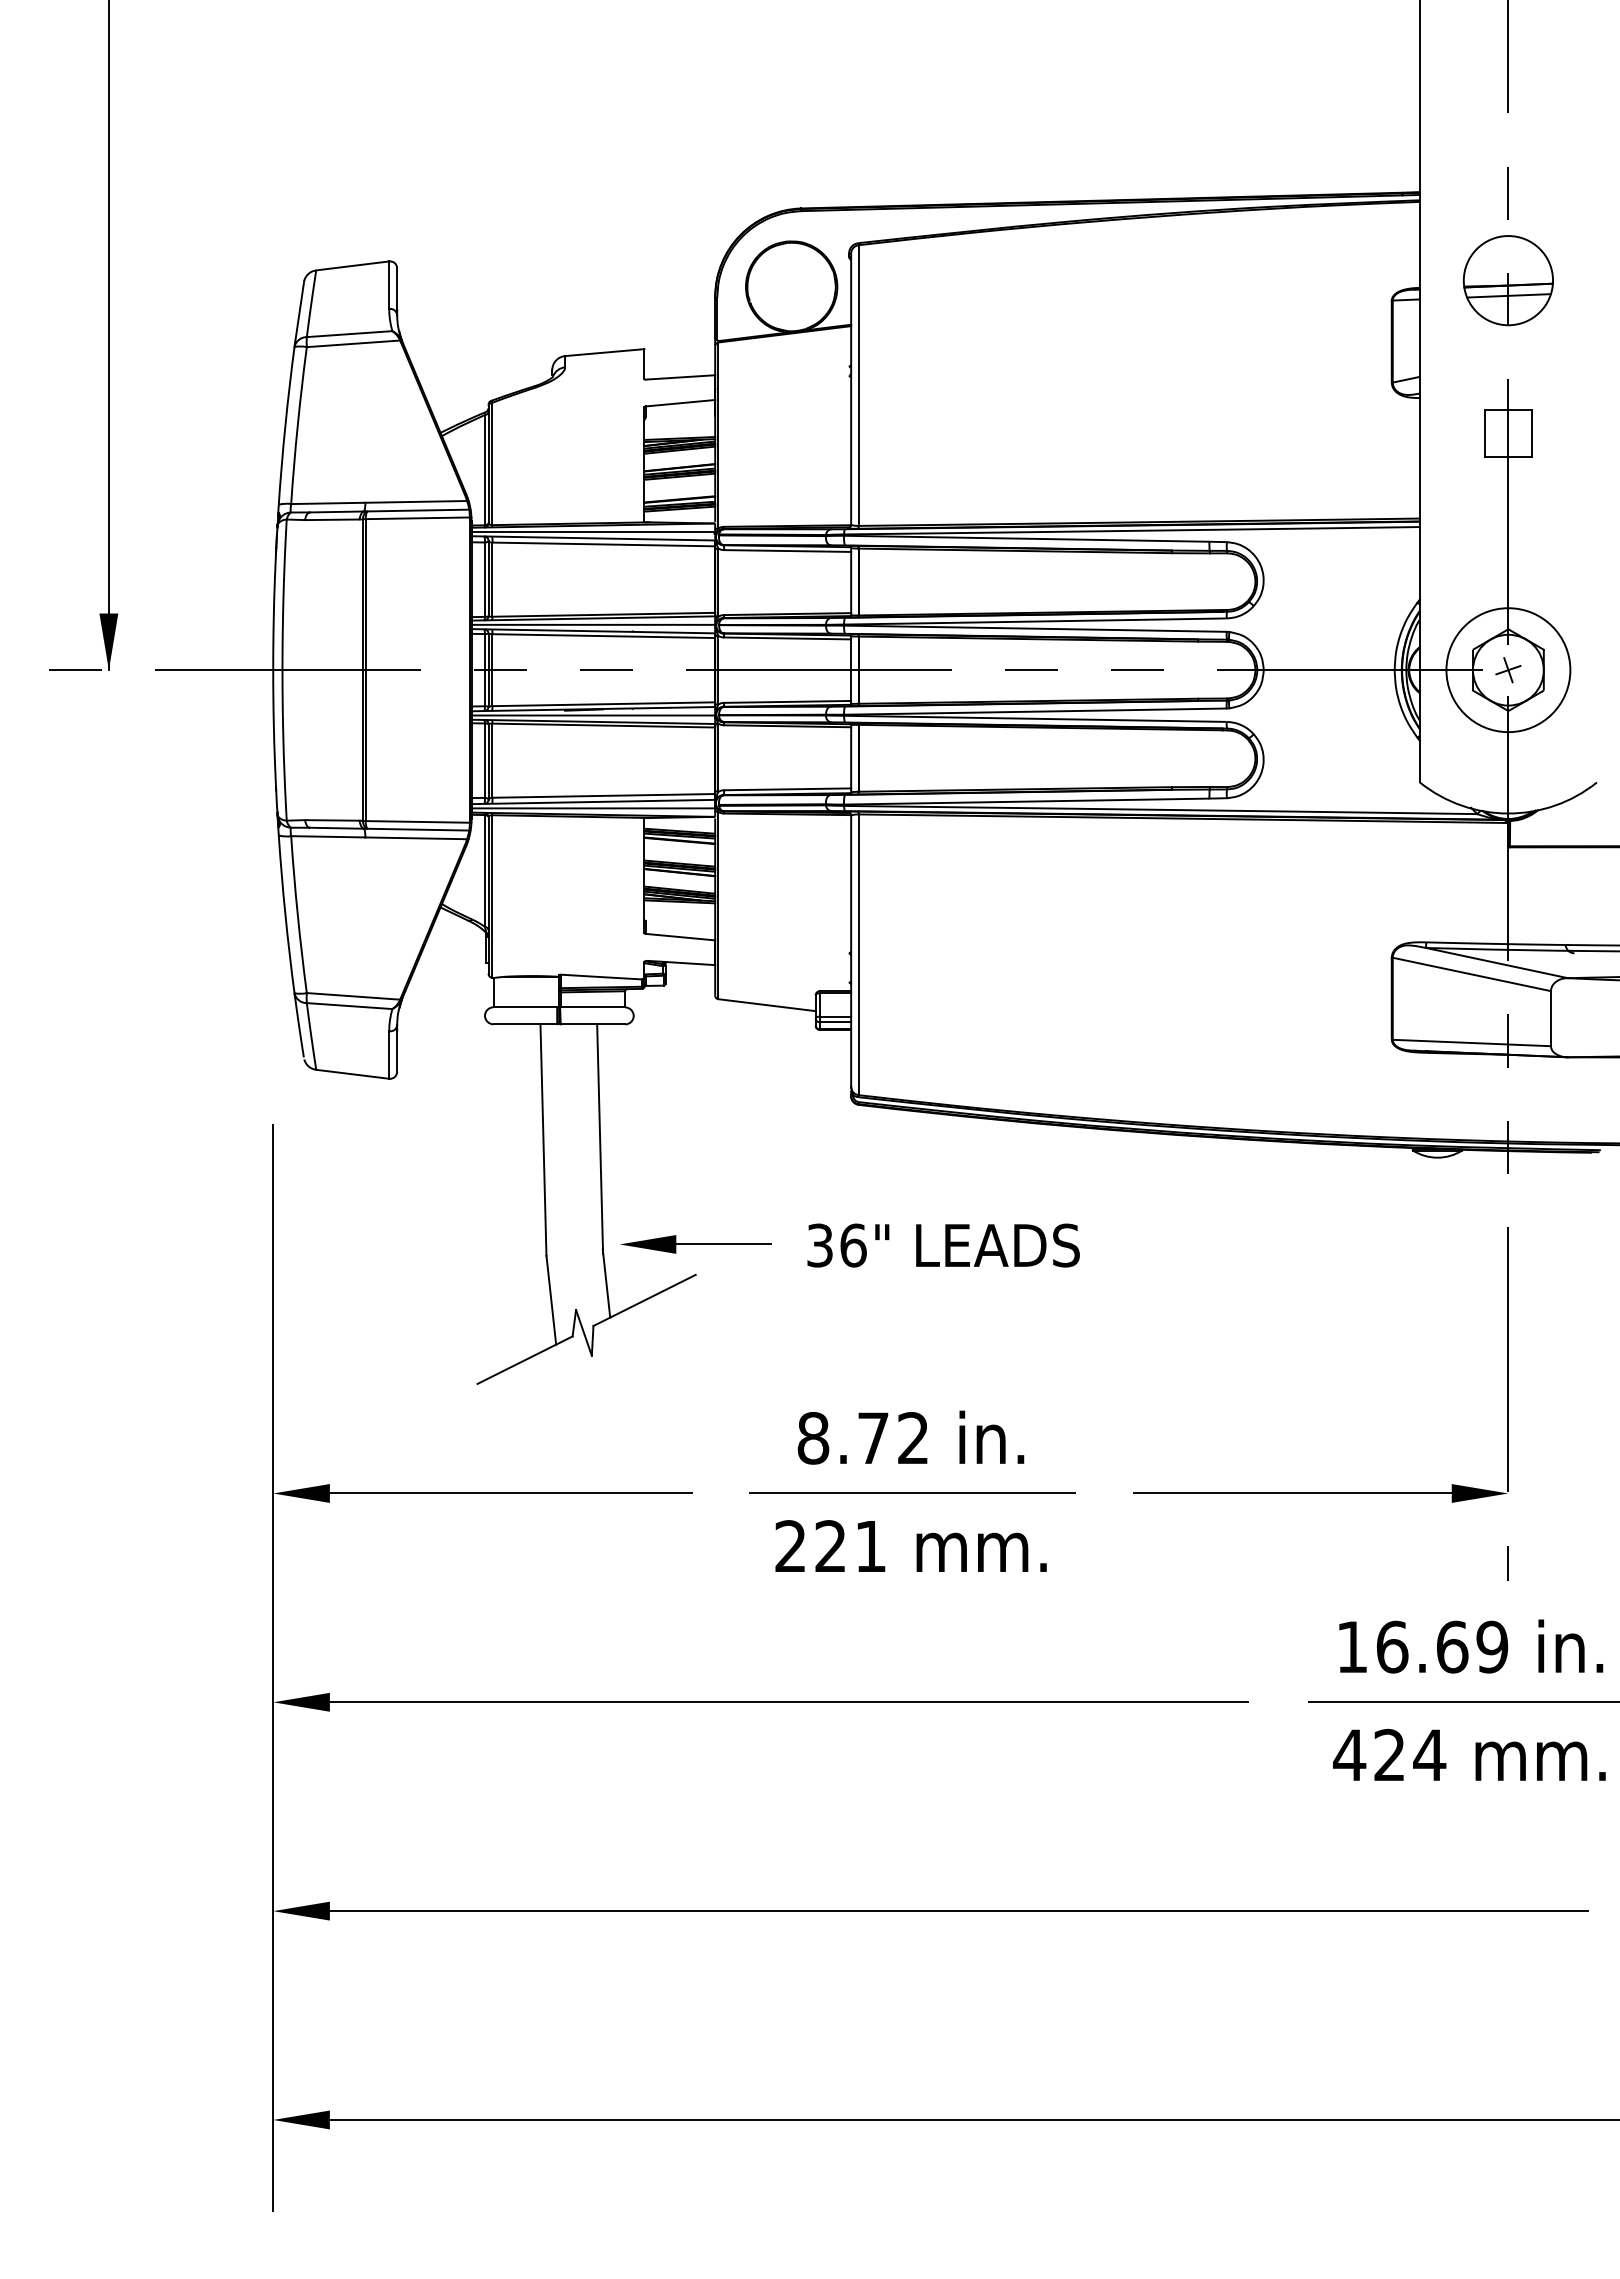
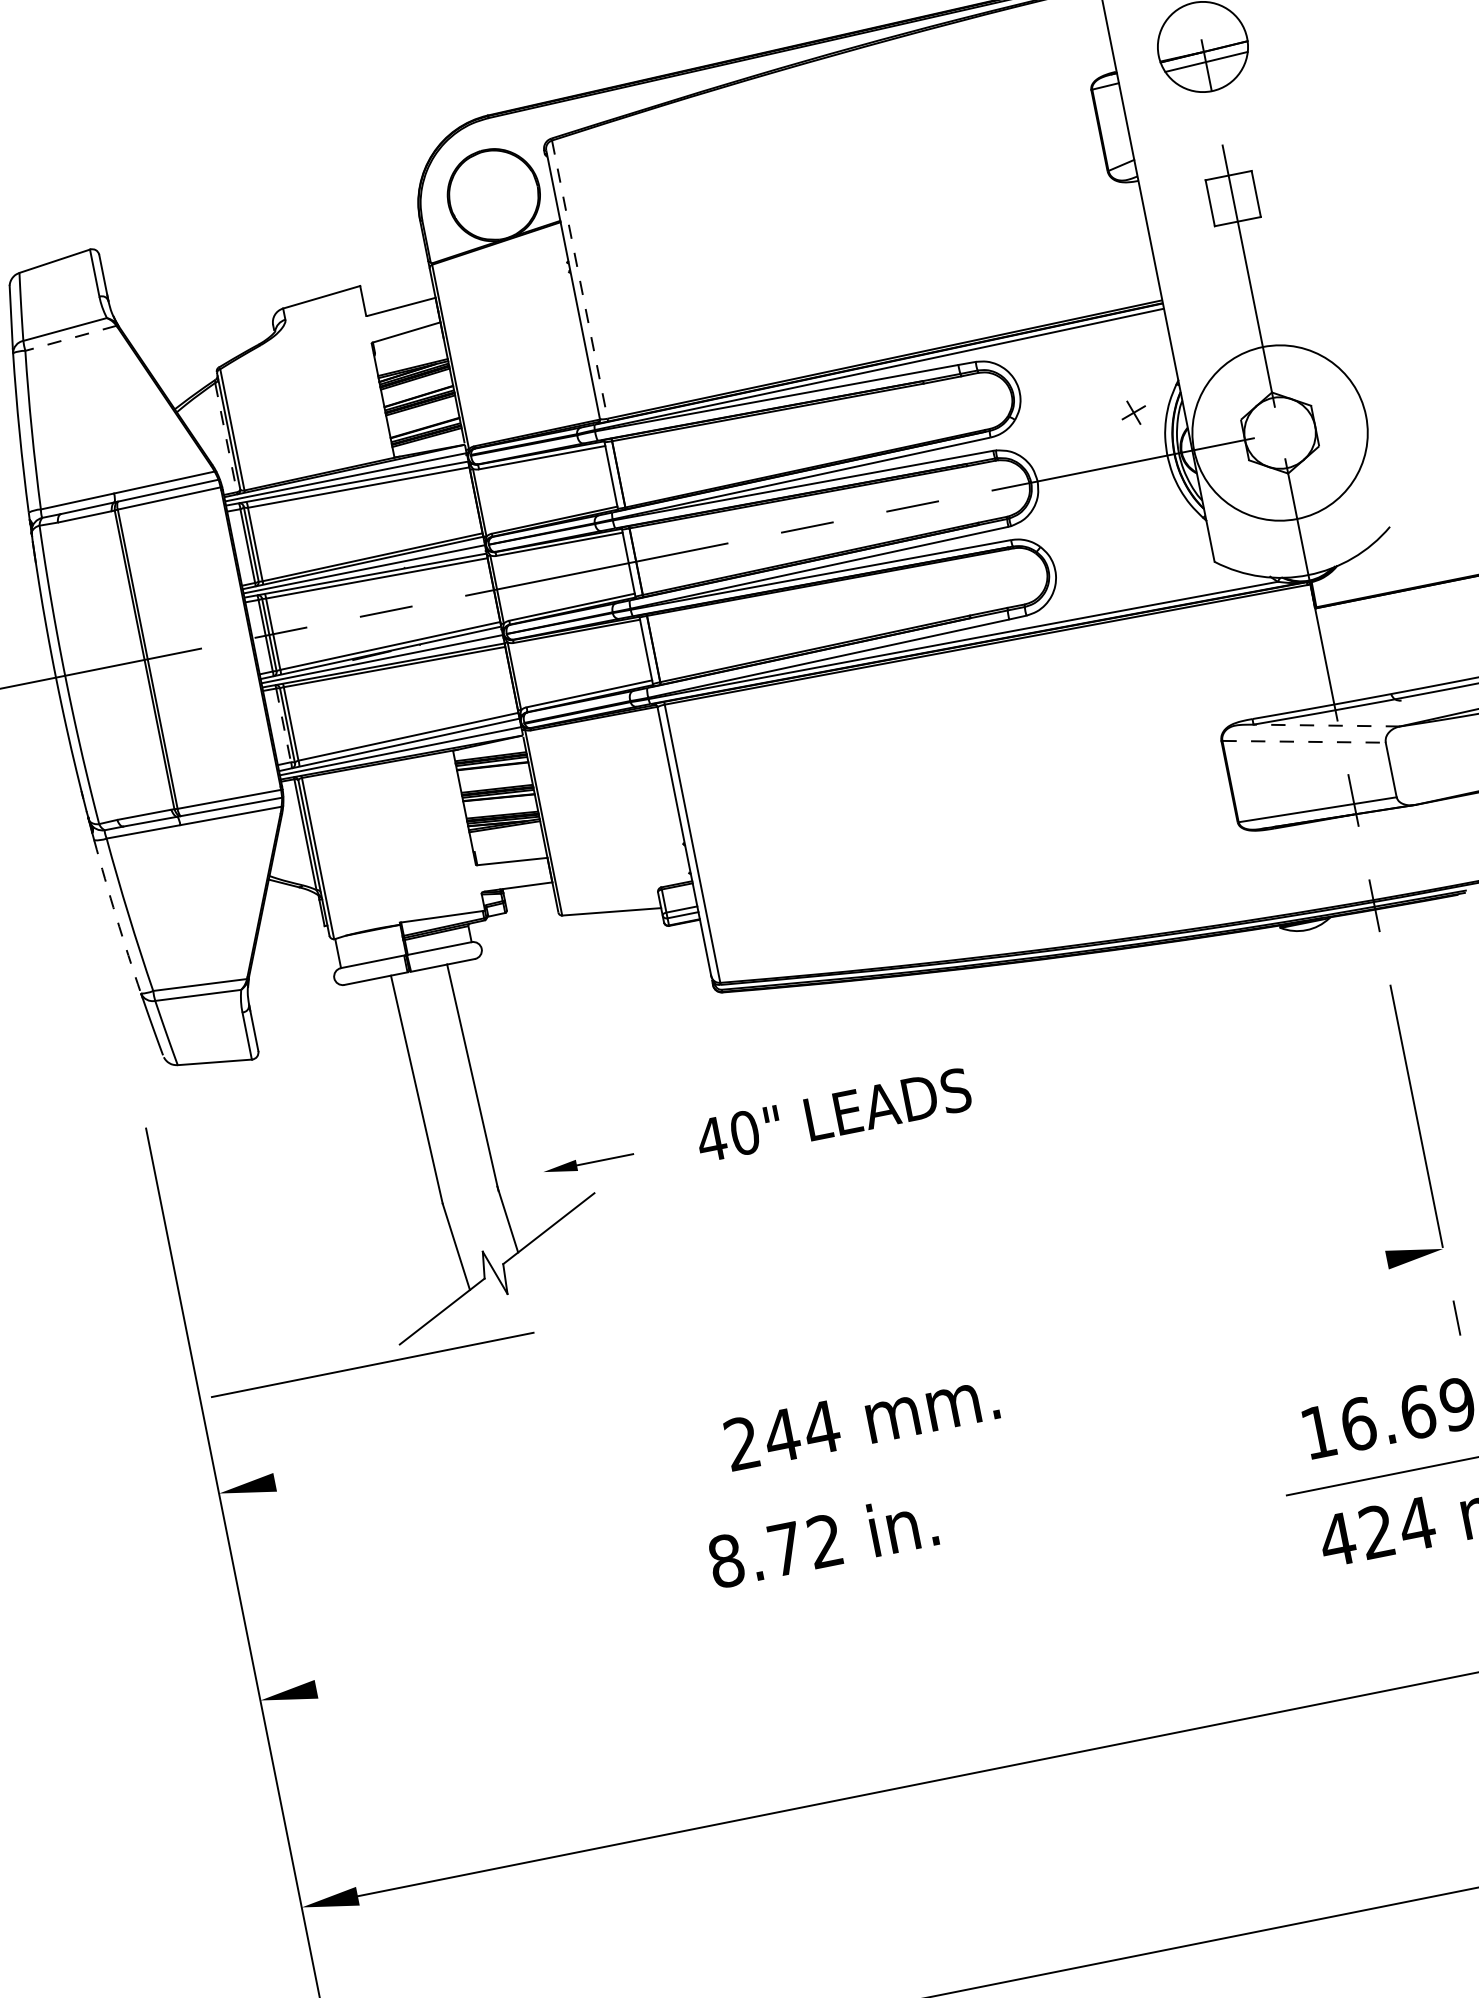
line: (353, 343) -> (70, 337), solid -> dashed
line: (858, 386) -> (579, 280), solid -> dashed
line: (484, 470) -> (225, 437), solid -> dashed
circle: (1508, 670) -> (1280, 433), size x1.4
part: (1508, 670) -> (1133, 413), moved
line: (484, 761) -> (283, 726), solid -> dashed
arc: (285, 914) -> (116, 917), solid -> dashed
line: (1496, 962) -> (1326, 725), solid -> dashed
line: (1471, 974) -> (1303, 741), solid -> dashed
part: (695, 1244) -> (588, 1163), size x0.6
text: (836, 1245) -> (728, 1136), 36" -> 40"
text: (910, 1437) -> (822, 1540), moved
line: (912, 1492) -> (372, 1363), moved
line: (510, 1493) -> (454, 1446), removed
line: (1292, 1493) -> (1229, 1291), removed
text: (850, 1545) -> (801, 1430), 221 -> 244
line: (788, 1702) -> (771, 1598), removed

